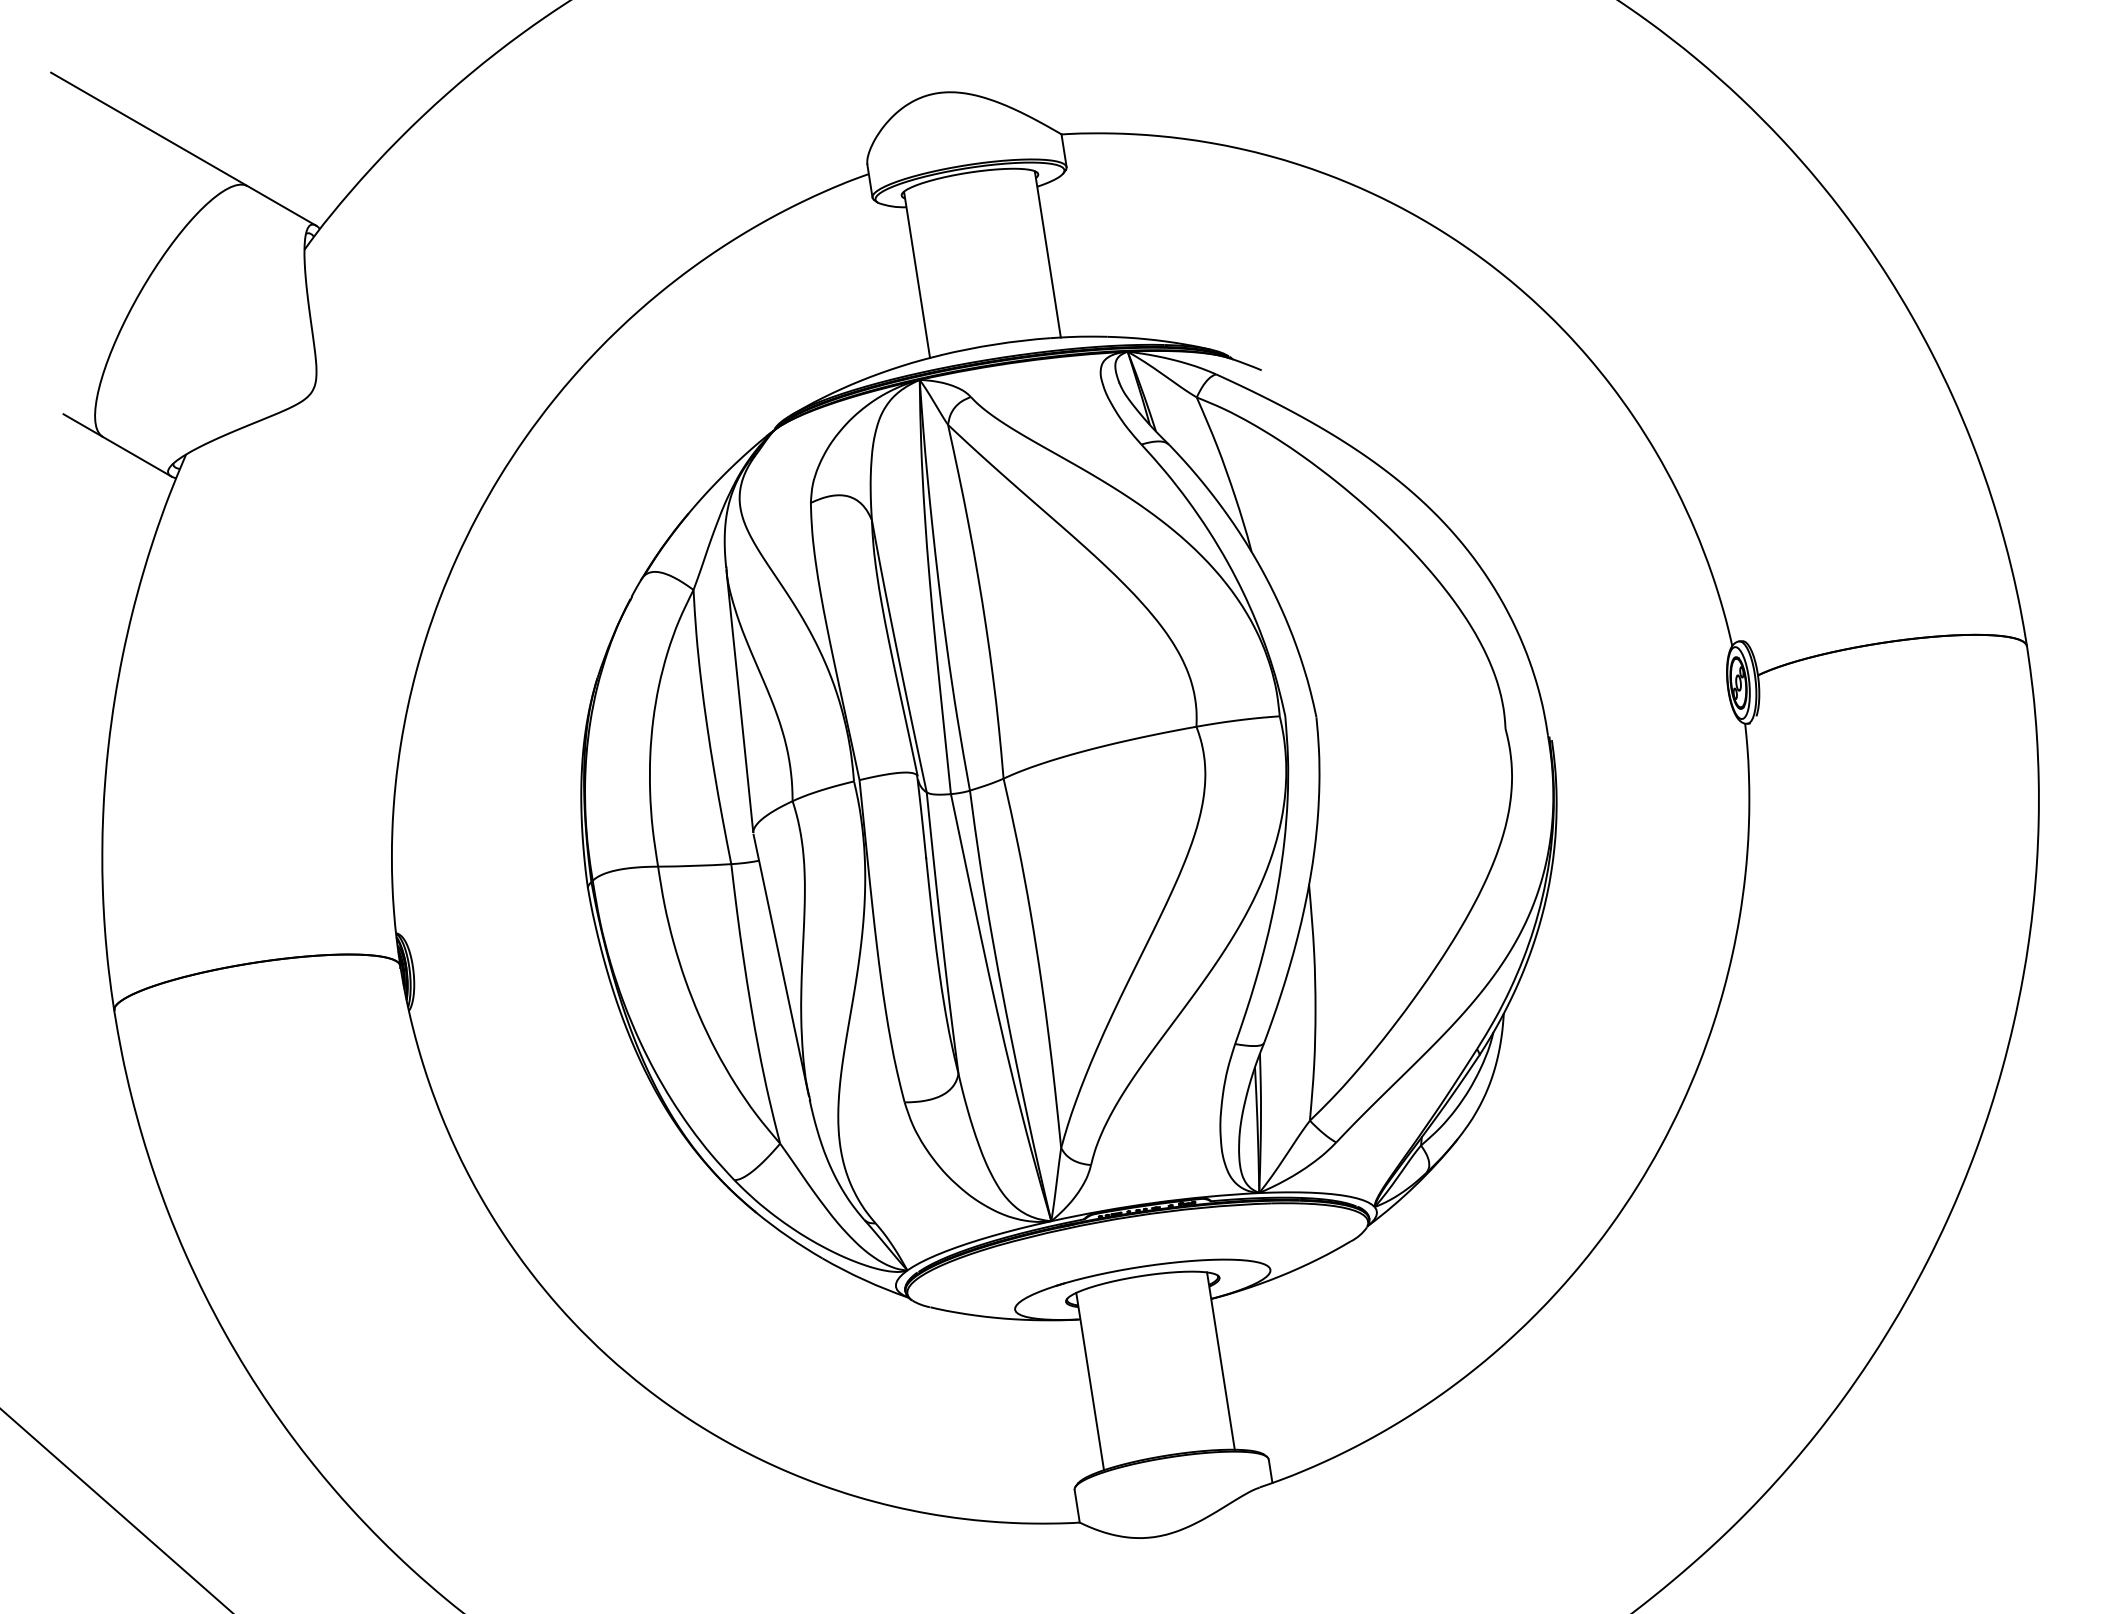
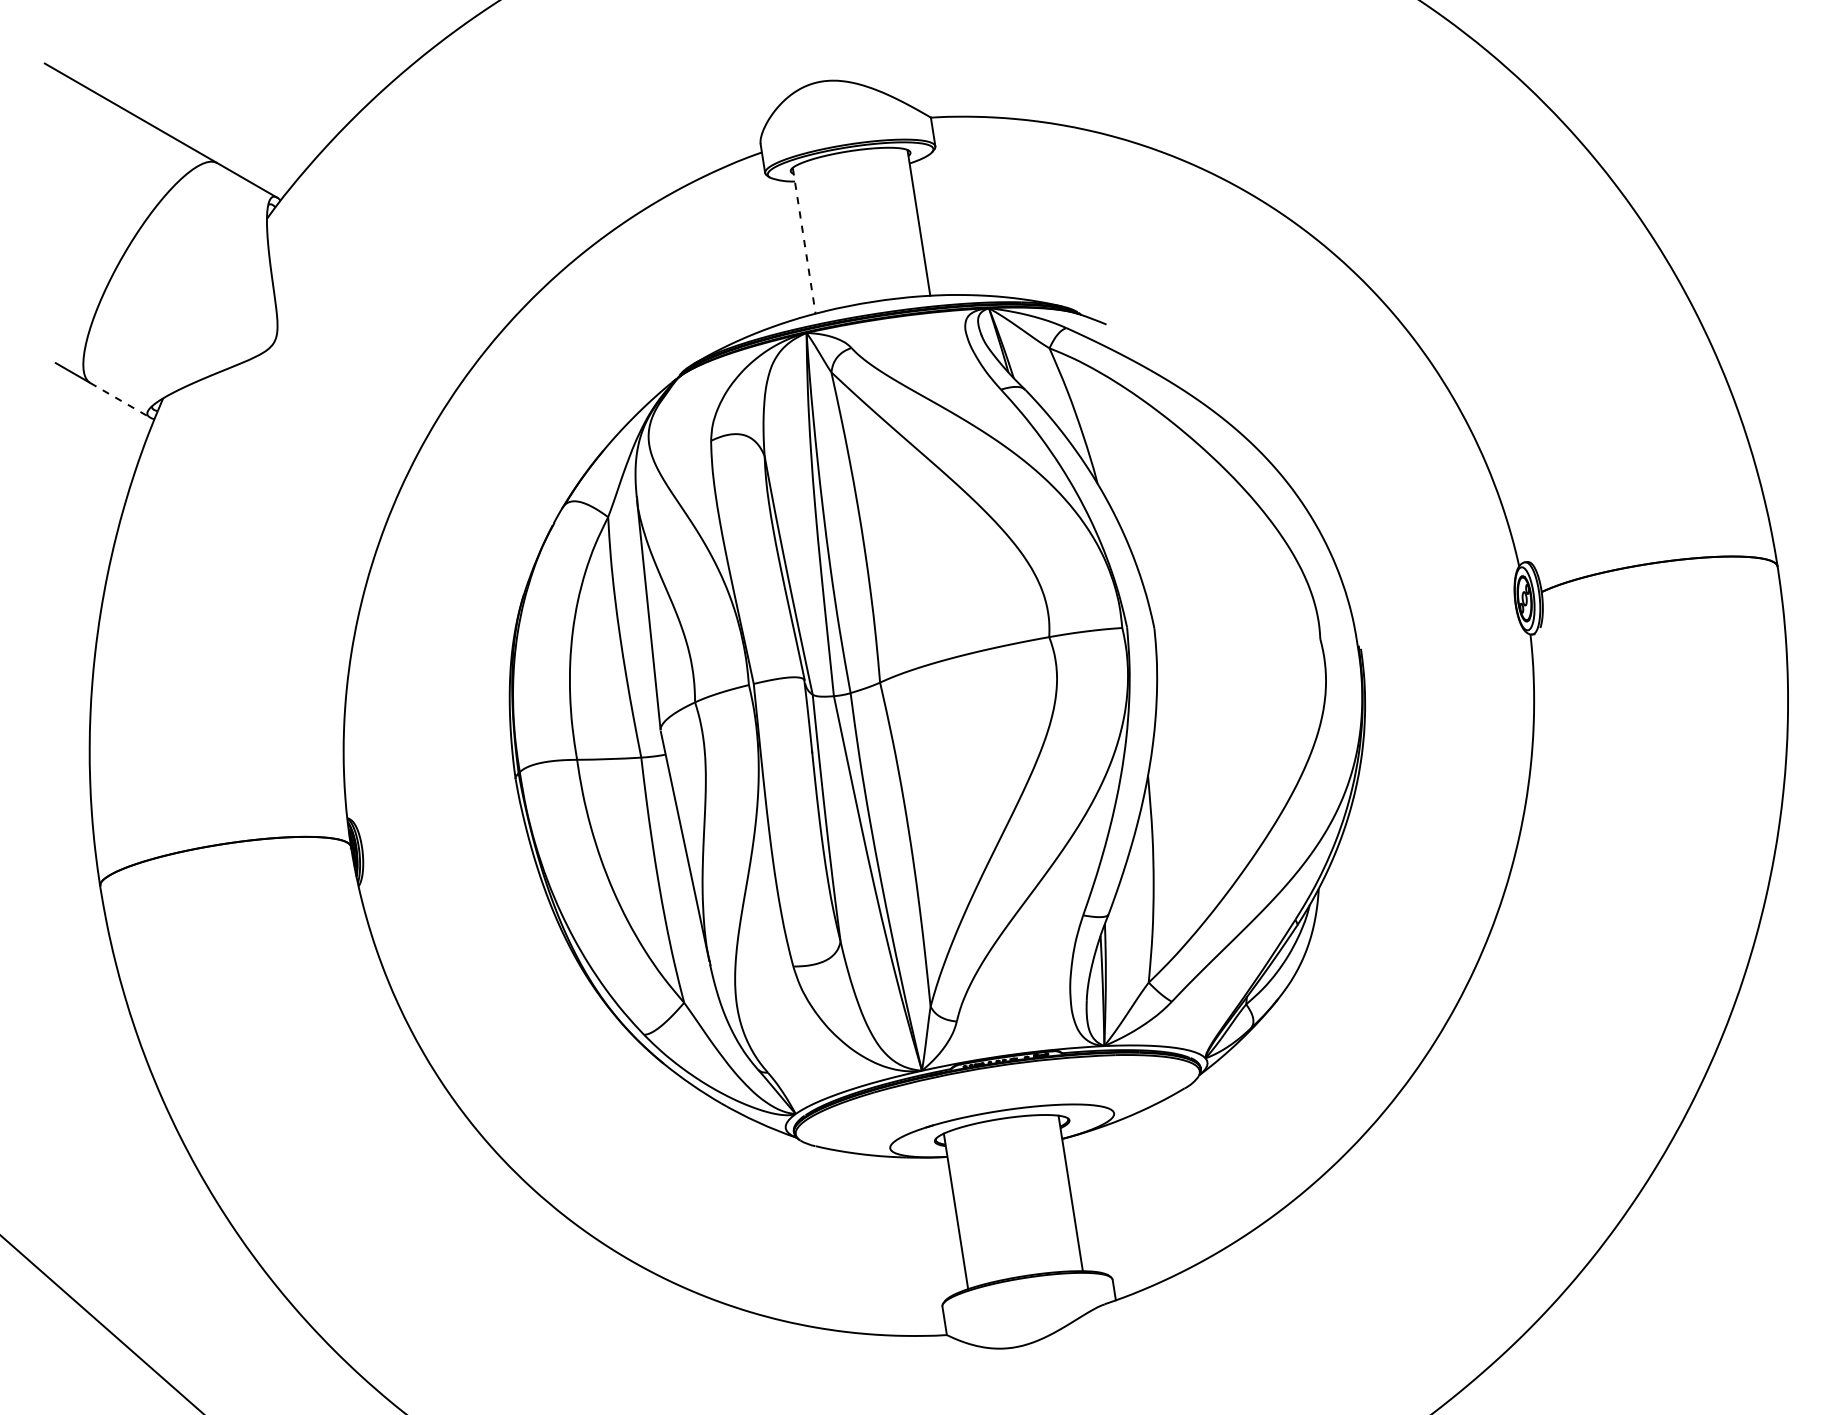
line: (917, 275) -> (804, 241), solid -> dashed
line: (137, 456) -> (120, 400), solid -> dashed

